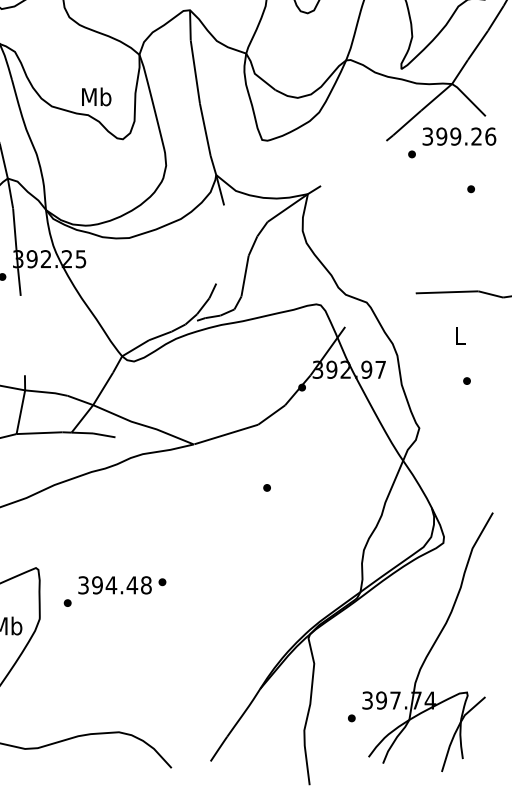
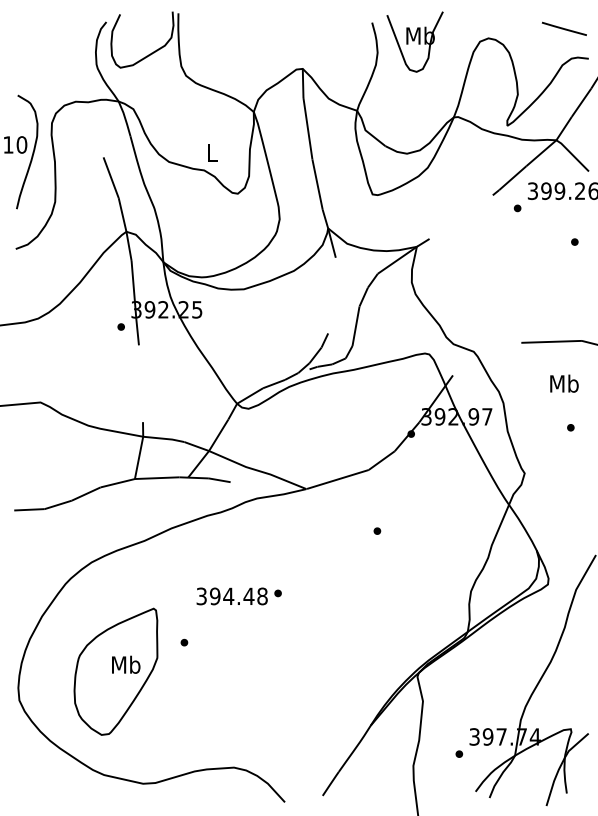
text: (96, 96) -> (212, 152), Mb -> L
text: (460, 335) -> (564, 383), L -> Mb
text: (121, 585) -> (238, 596), moved

